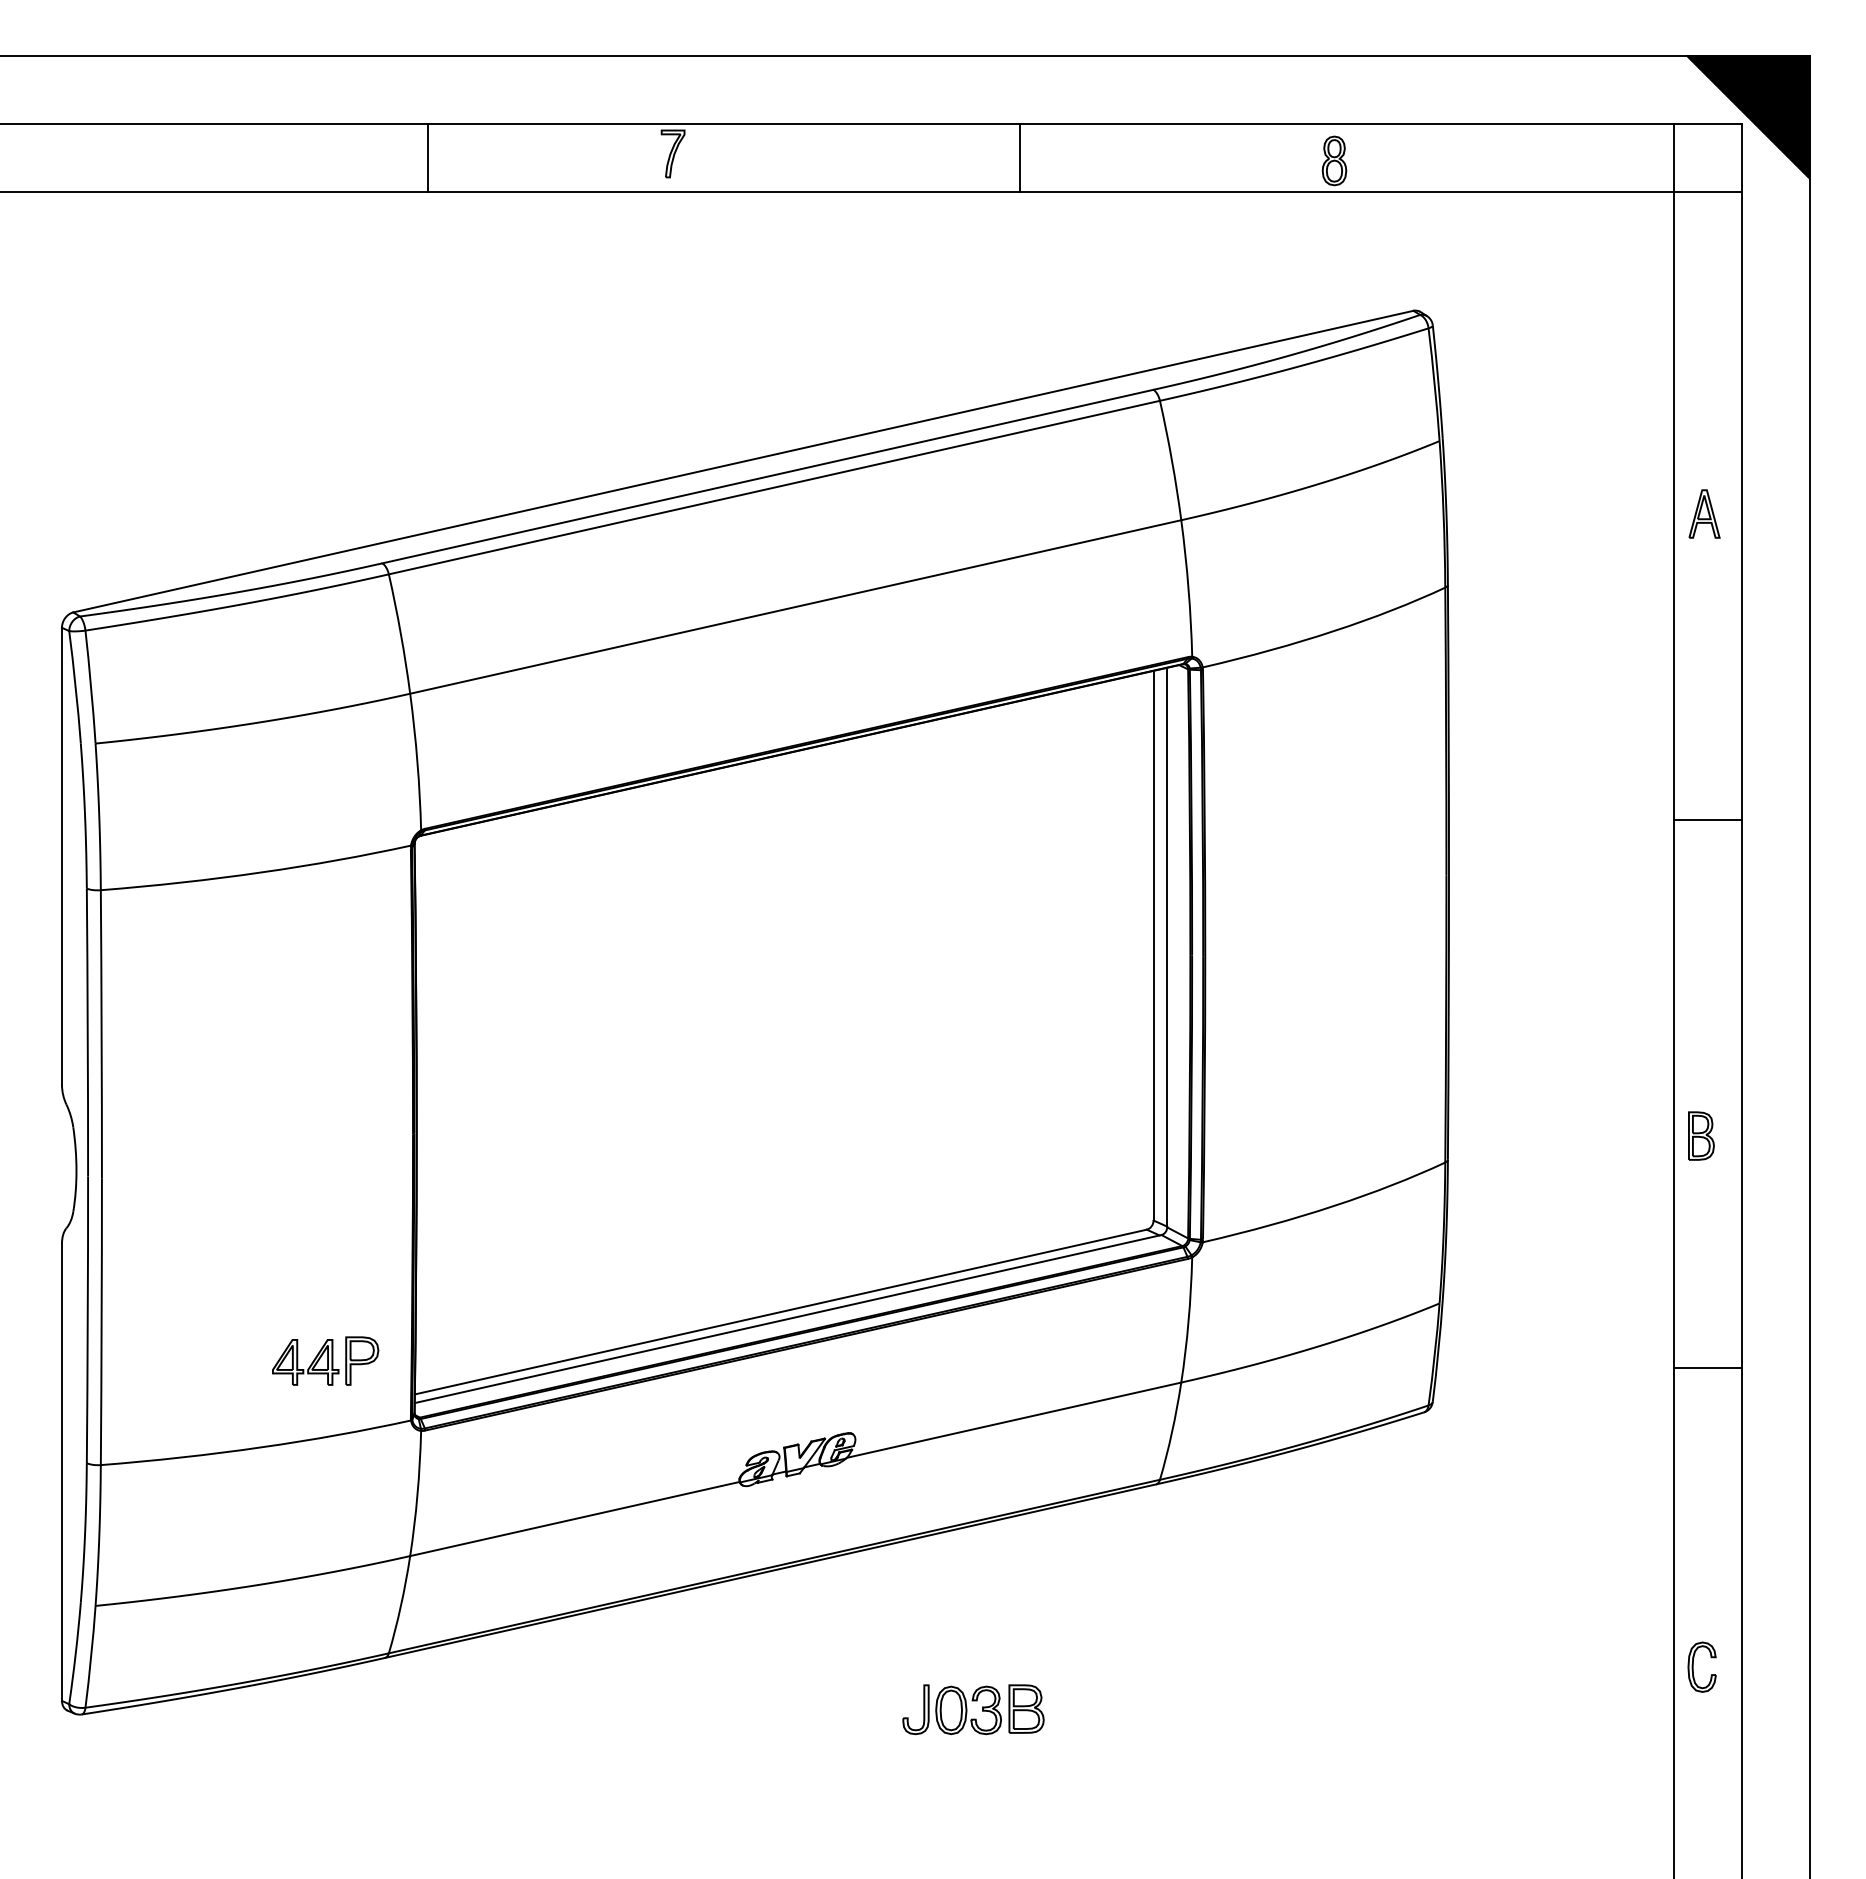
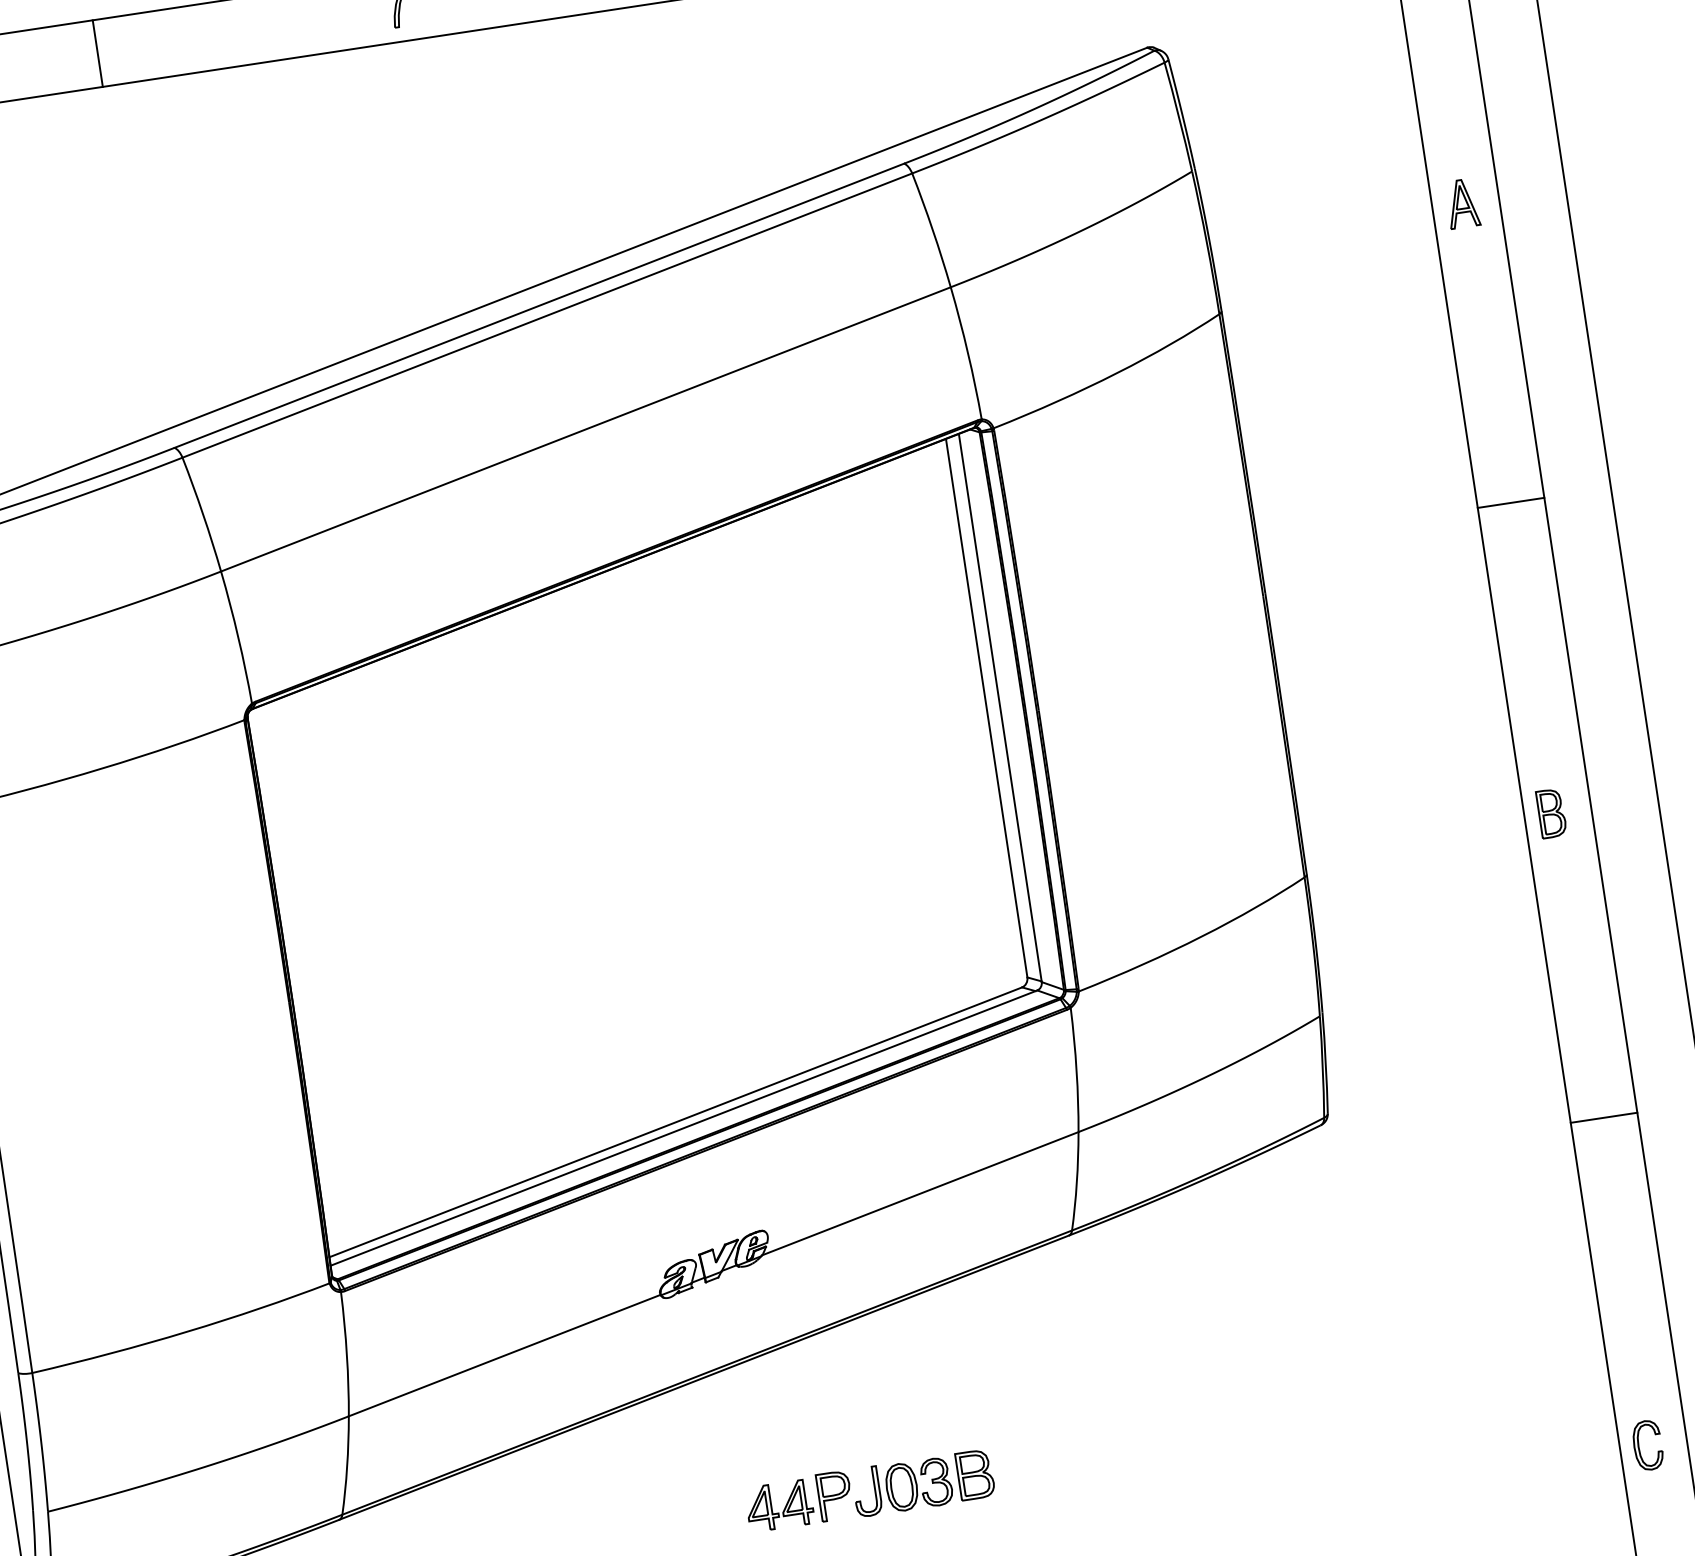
line: (428, 158) -> (97, 53), moved
part: (325, 1360) -> (798, 1500), moved
line: (1707, 1367) -> (1603, 1117), moved
part: (1693, 1666) -> (1639, 1446), moved

